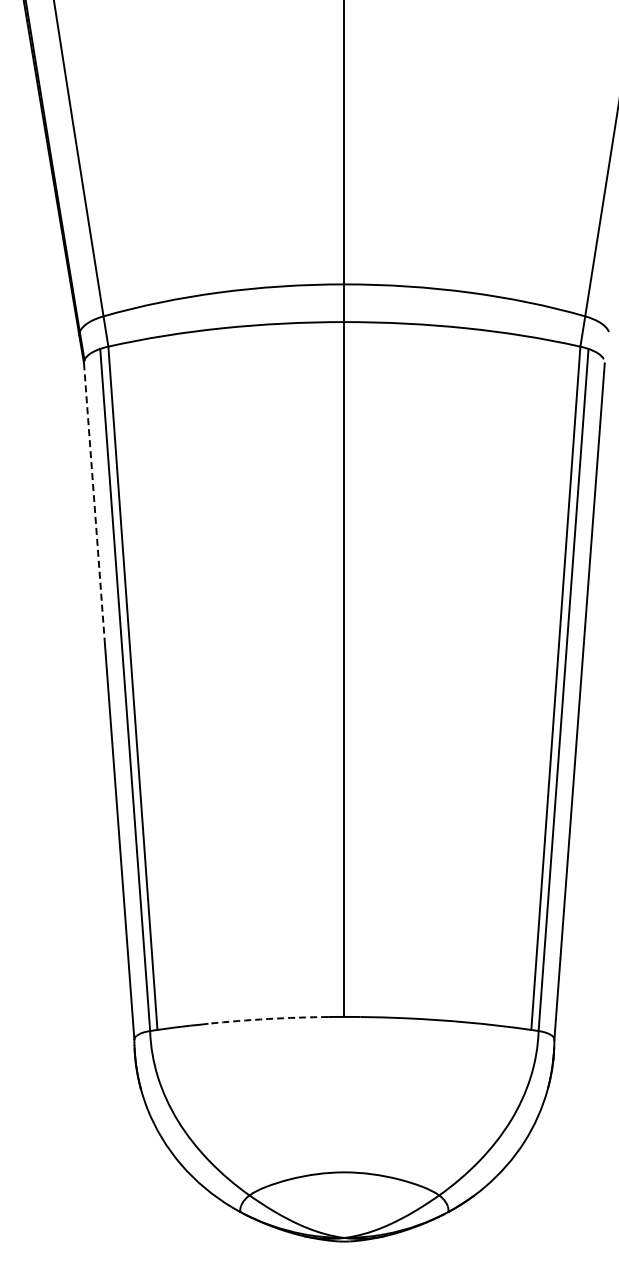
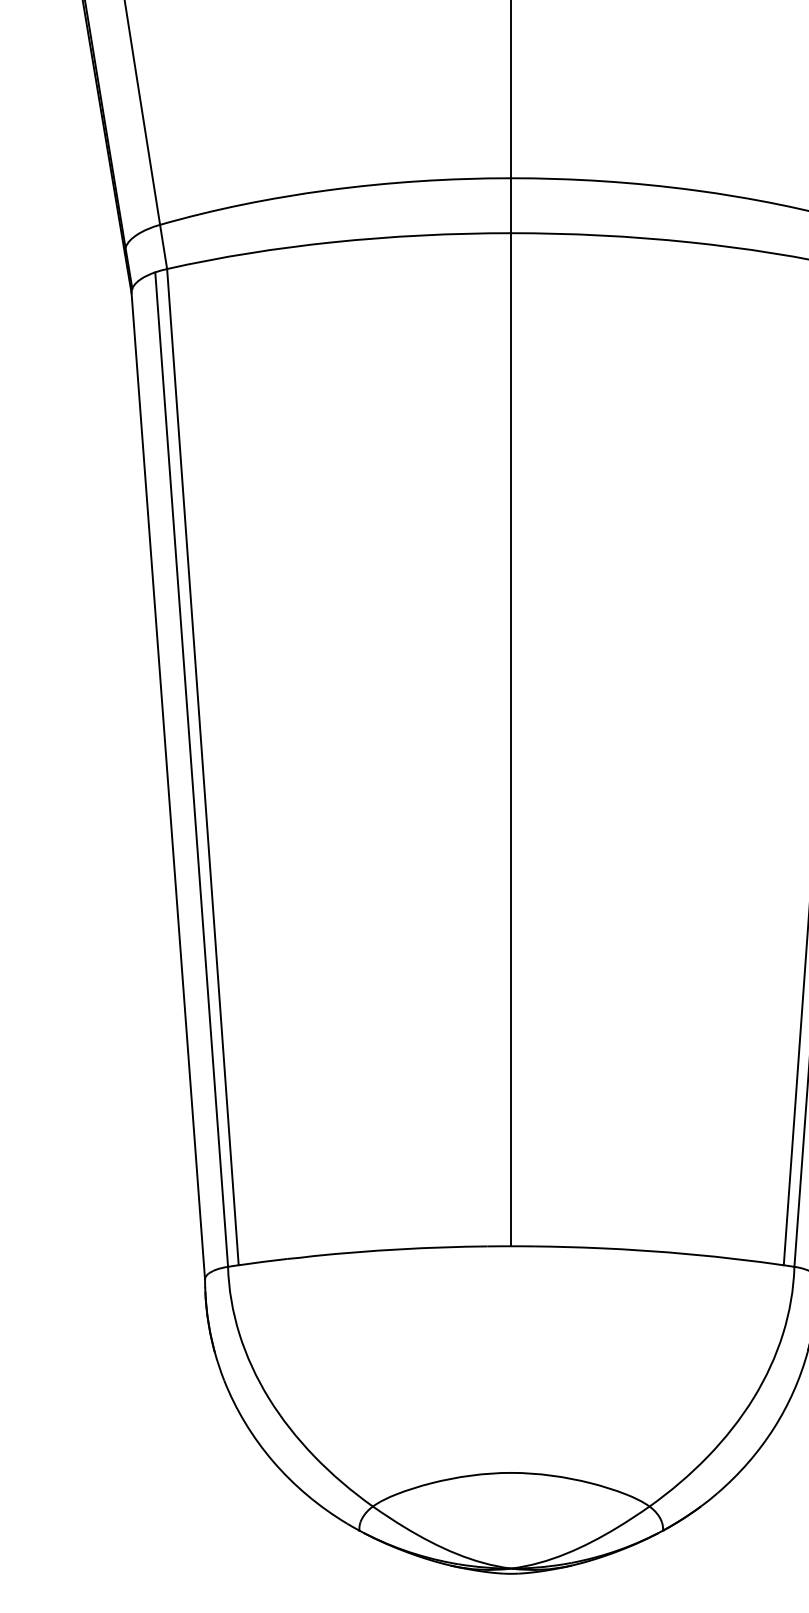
line: (94, 502) -> (146, 496), dashed -> solid
arc: (268, 1019) -> (400, 1250), dashed -> solid

